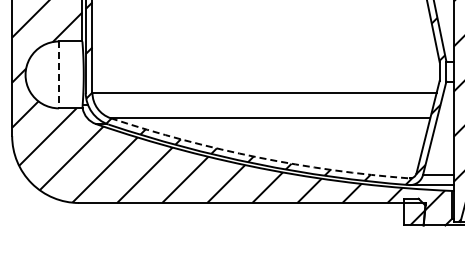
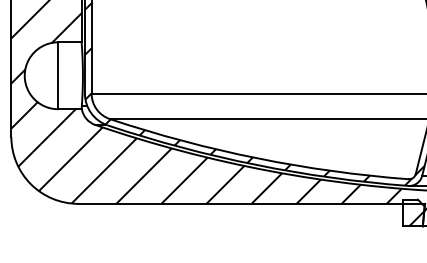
line: (59, 75) -> (58, 76), dashed -> solid
arc: (258, 157) -> (257, 158), dashed -> solid

